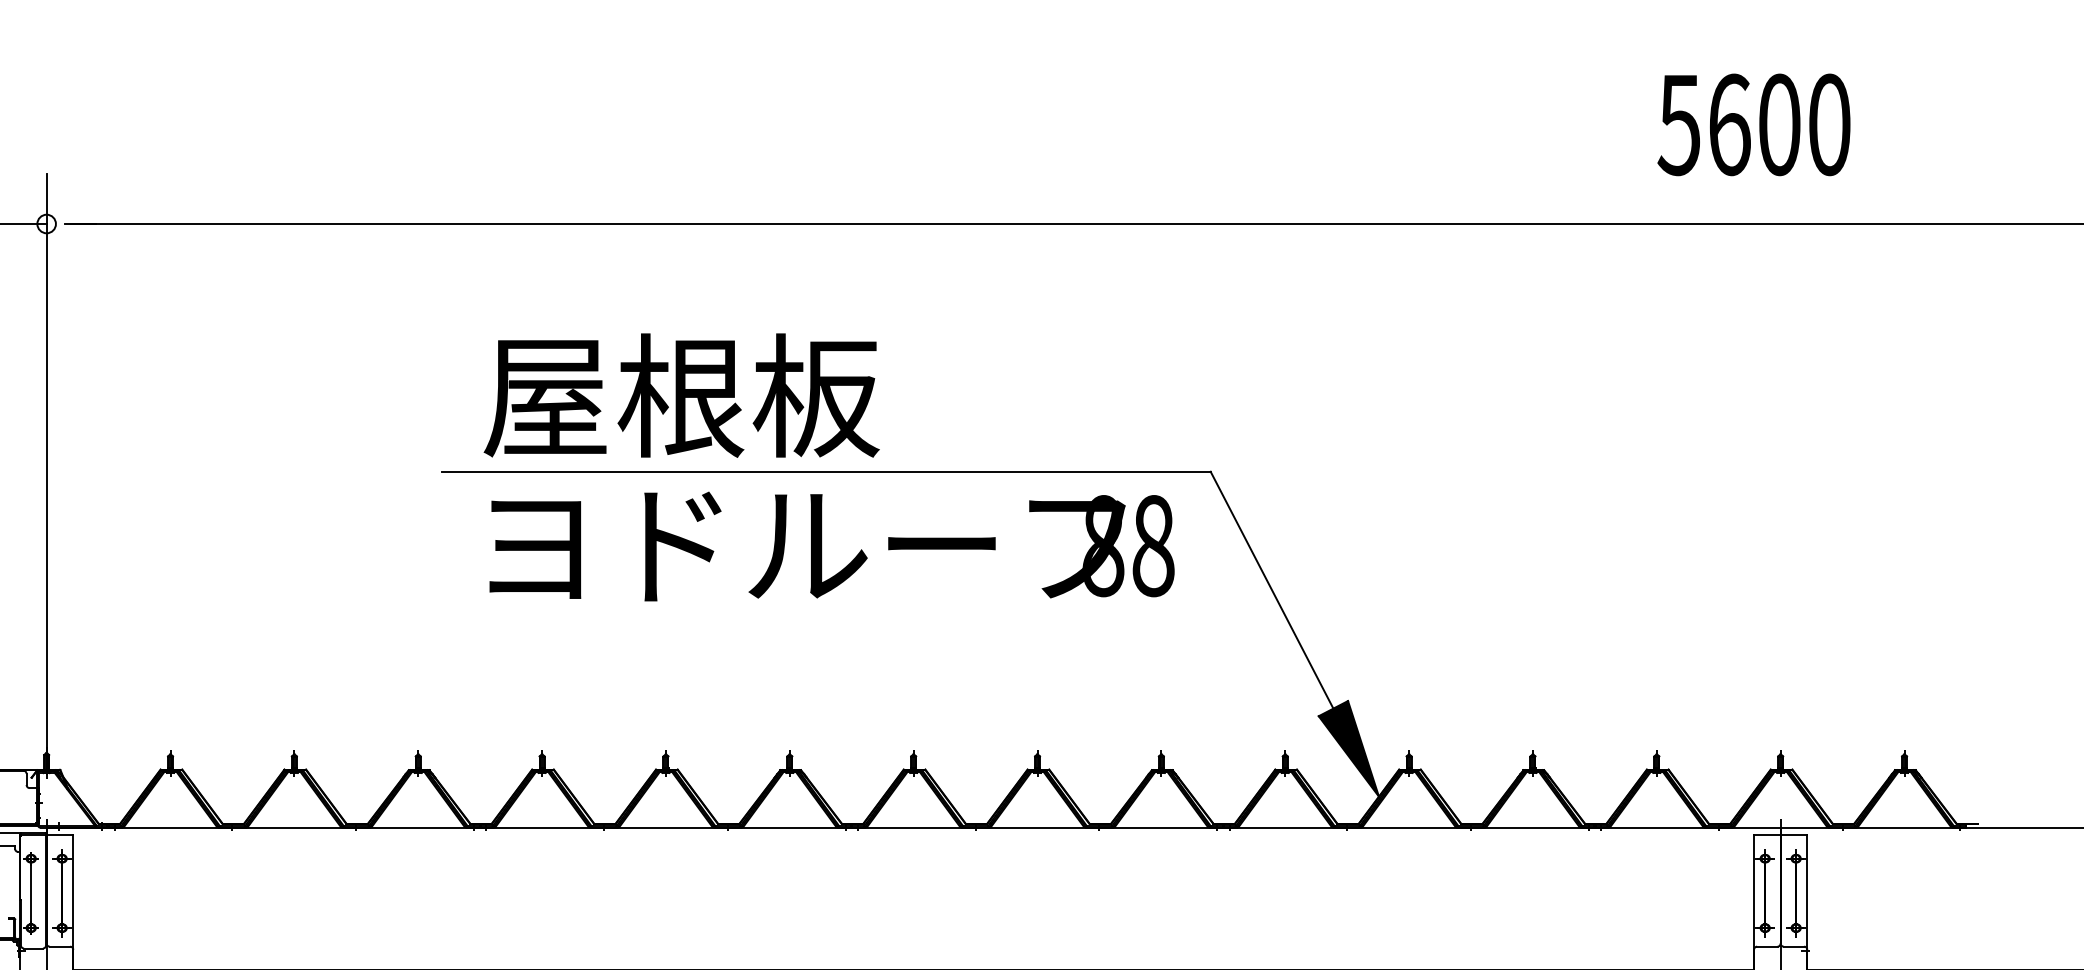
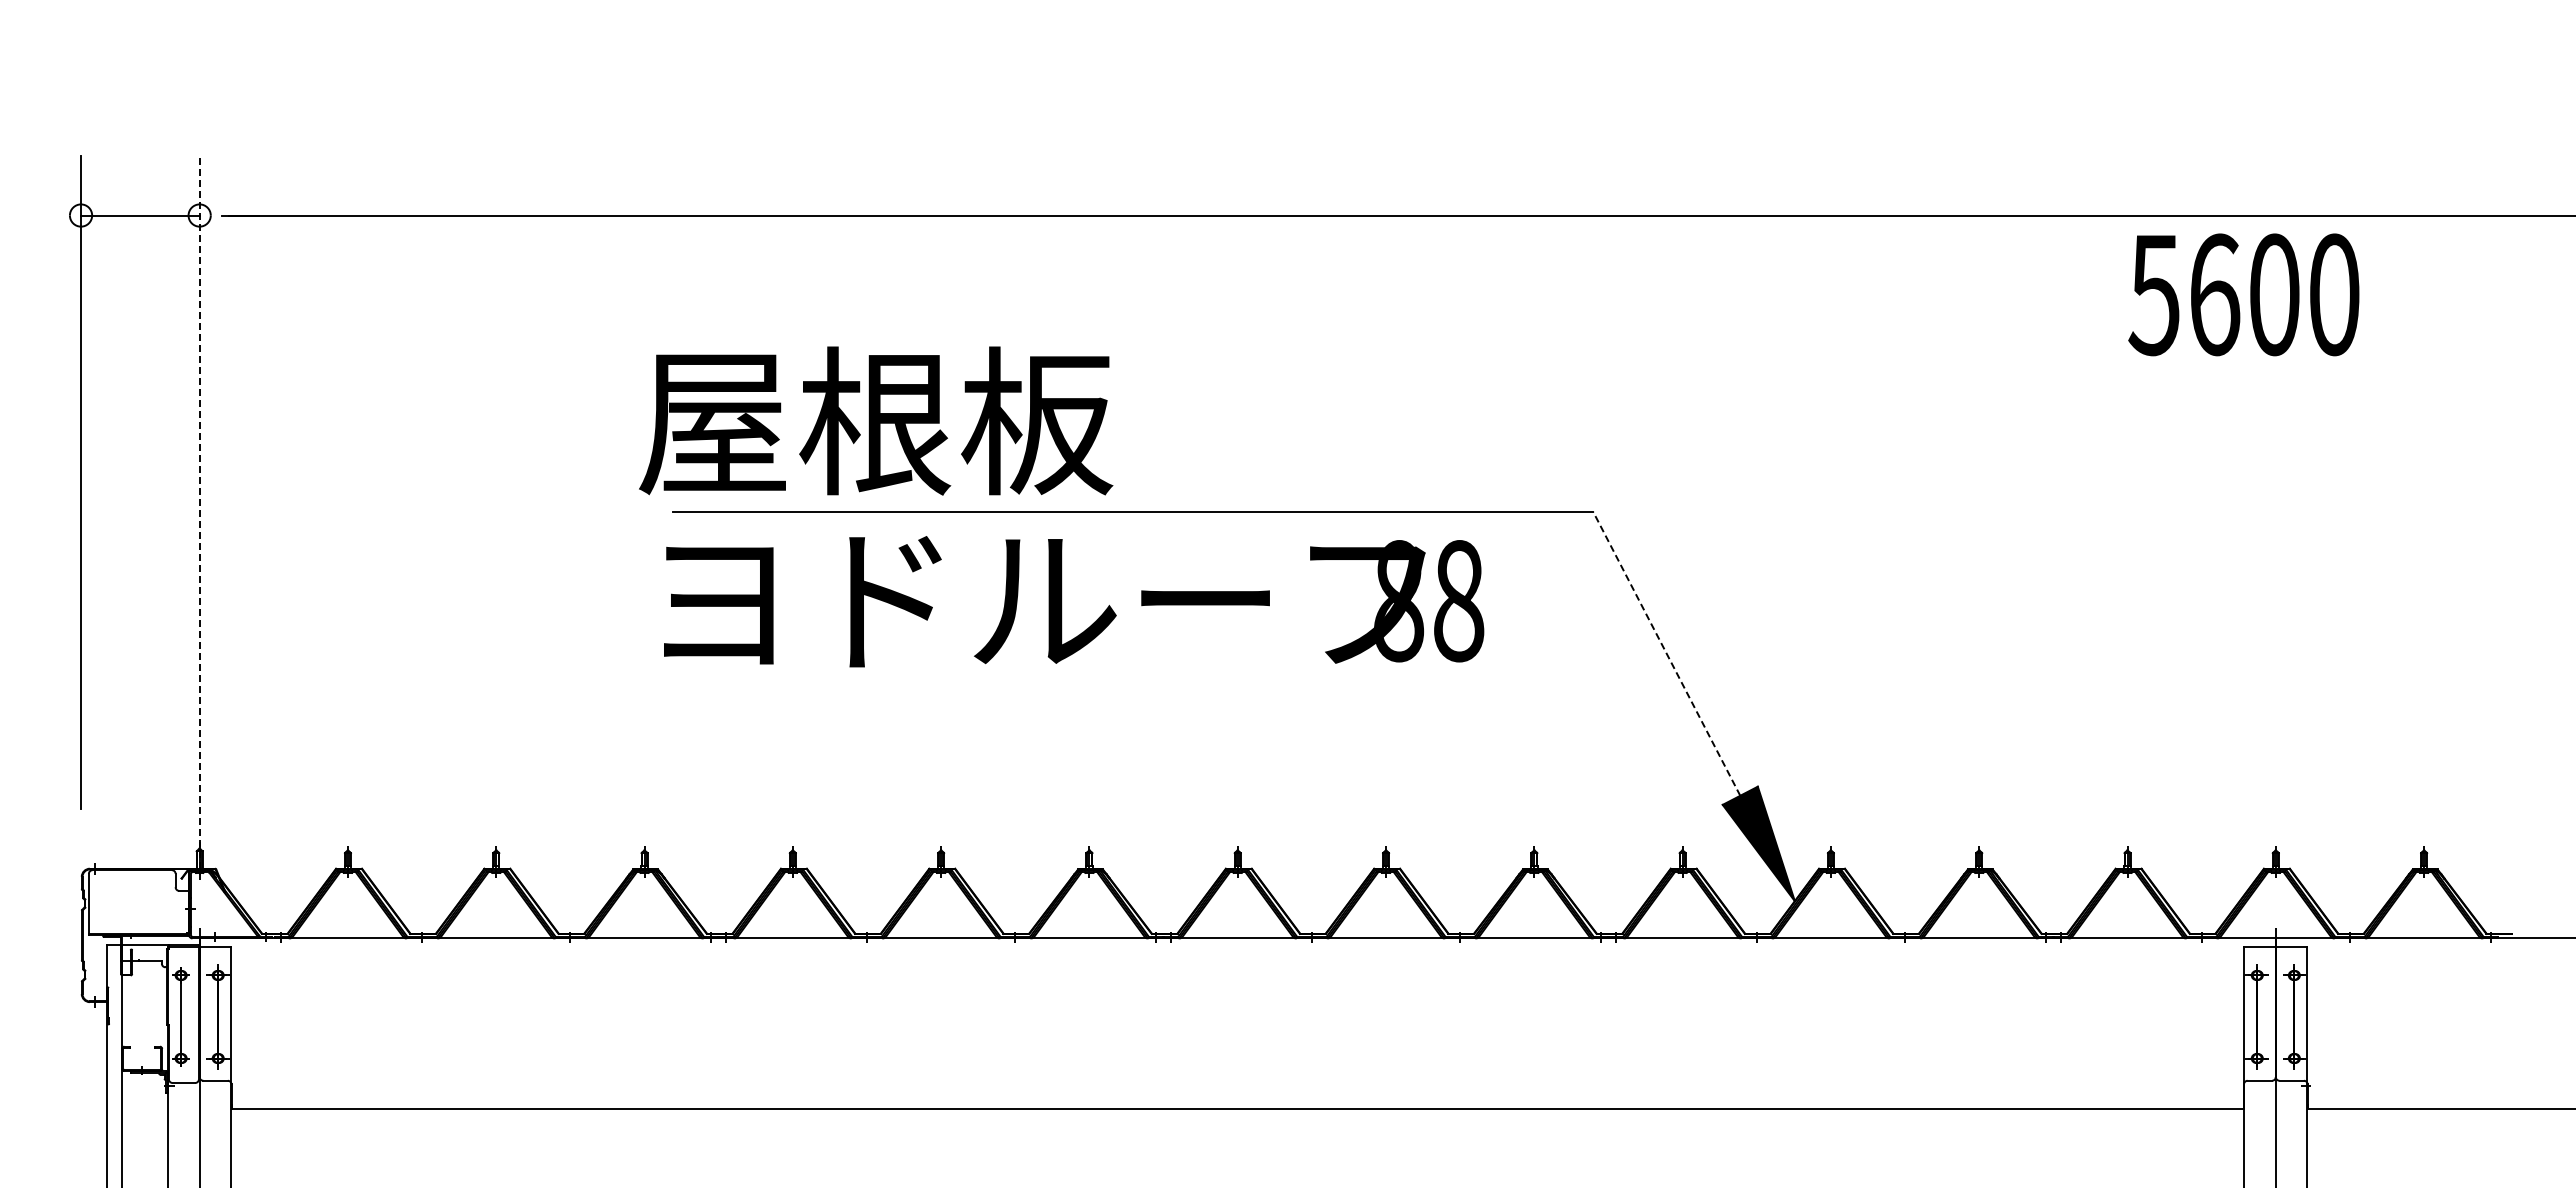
text: (1753, 124) -> (2243, 294), moved
text: (682, 395) -> (876, 420), moved
line: (46, 471) -> (199, 511), solid -> dashed
text: (832, 546) -> (1074, 601), moved
line: (1271, 589) -> (1666, 653), solid -> dashed

